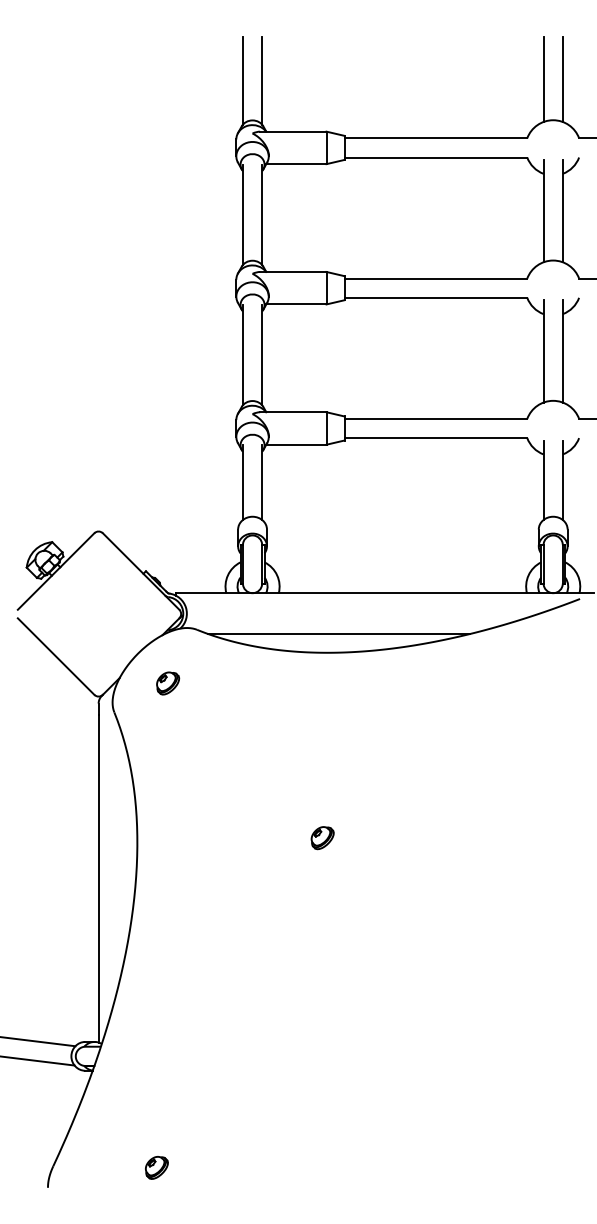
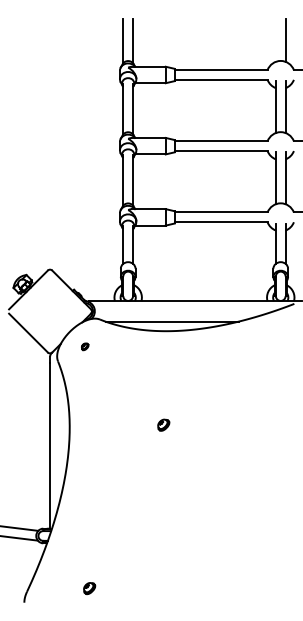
line: (542, 77) -> (275, 39), removed
part: (166, 682) -> (84, 346), size x0.6
part: (156, 1167) -> (89, 588), moved

